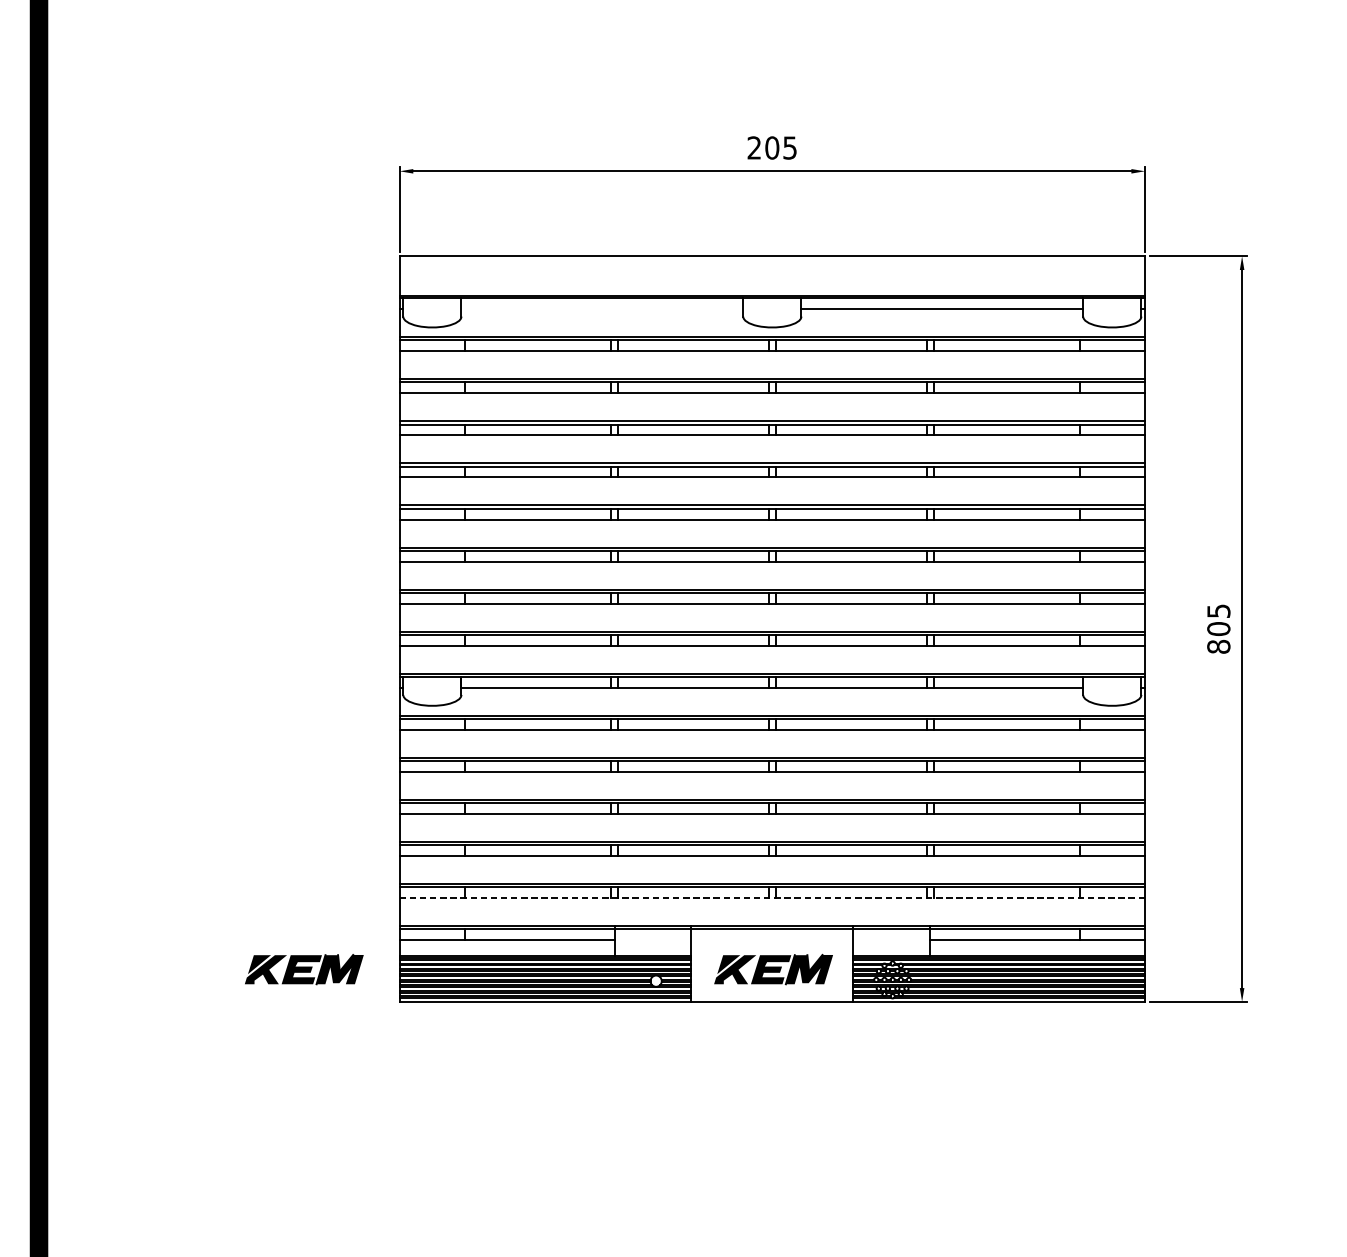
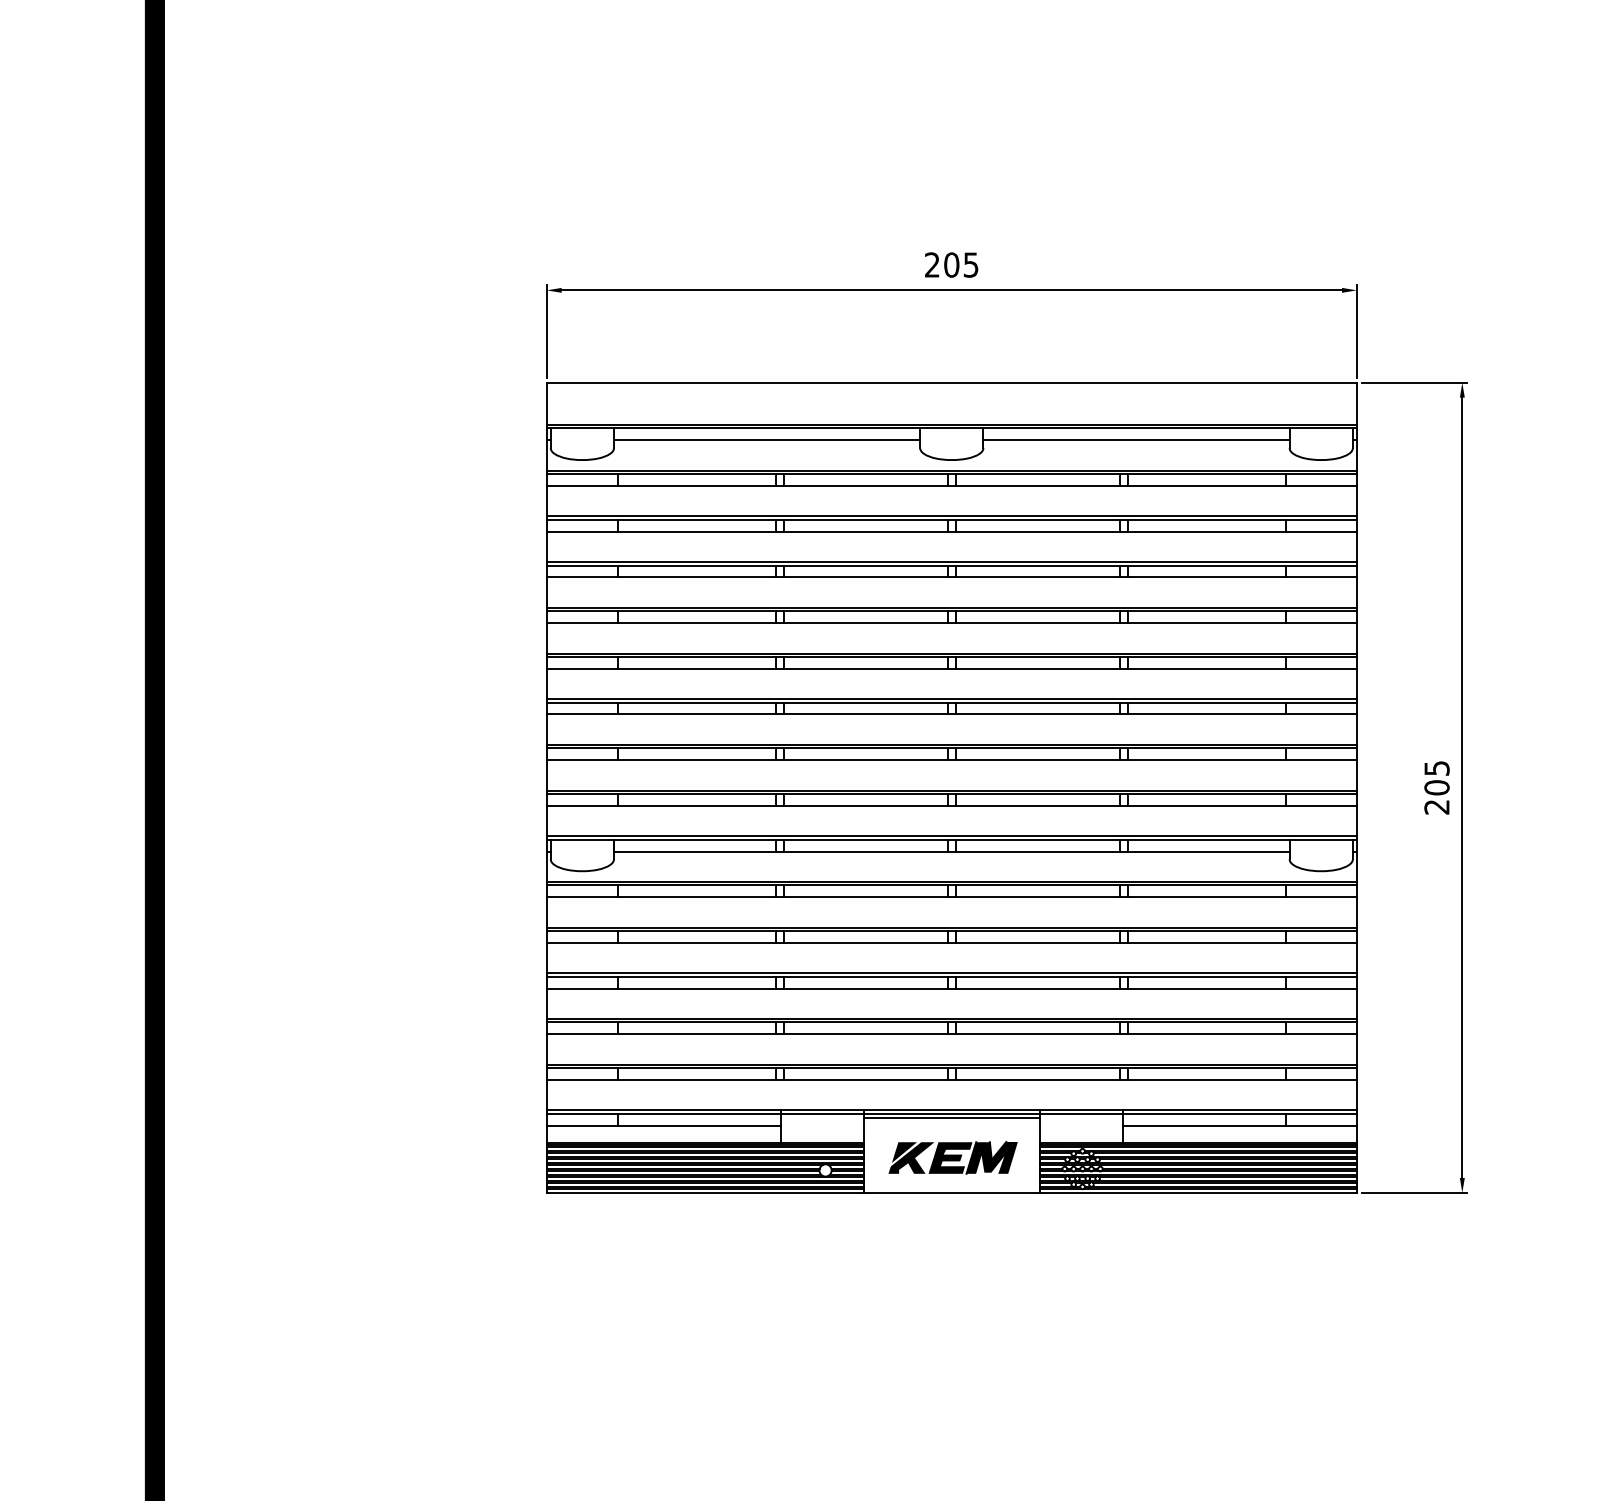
line: (601, 309) -> (766, 440), added
text: (1218, 646) -> (1436, 806), 805 -> 205
line: (772, 897) -> (951, 1079), dashed -> solid
line: (772, 933) -> (951, 1118), added
part: (303, 969) -> (442, 1157), removed

